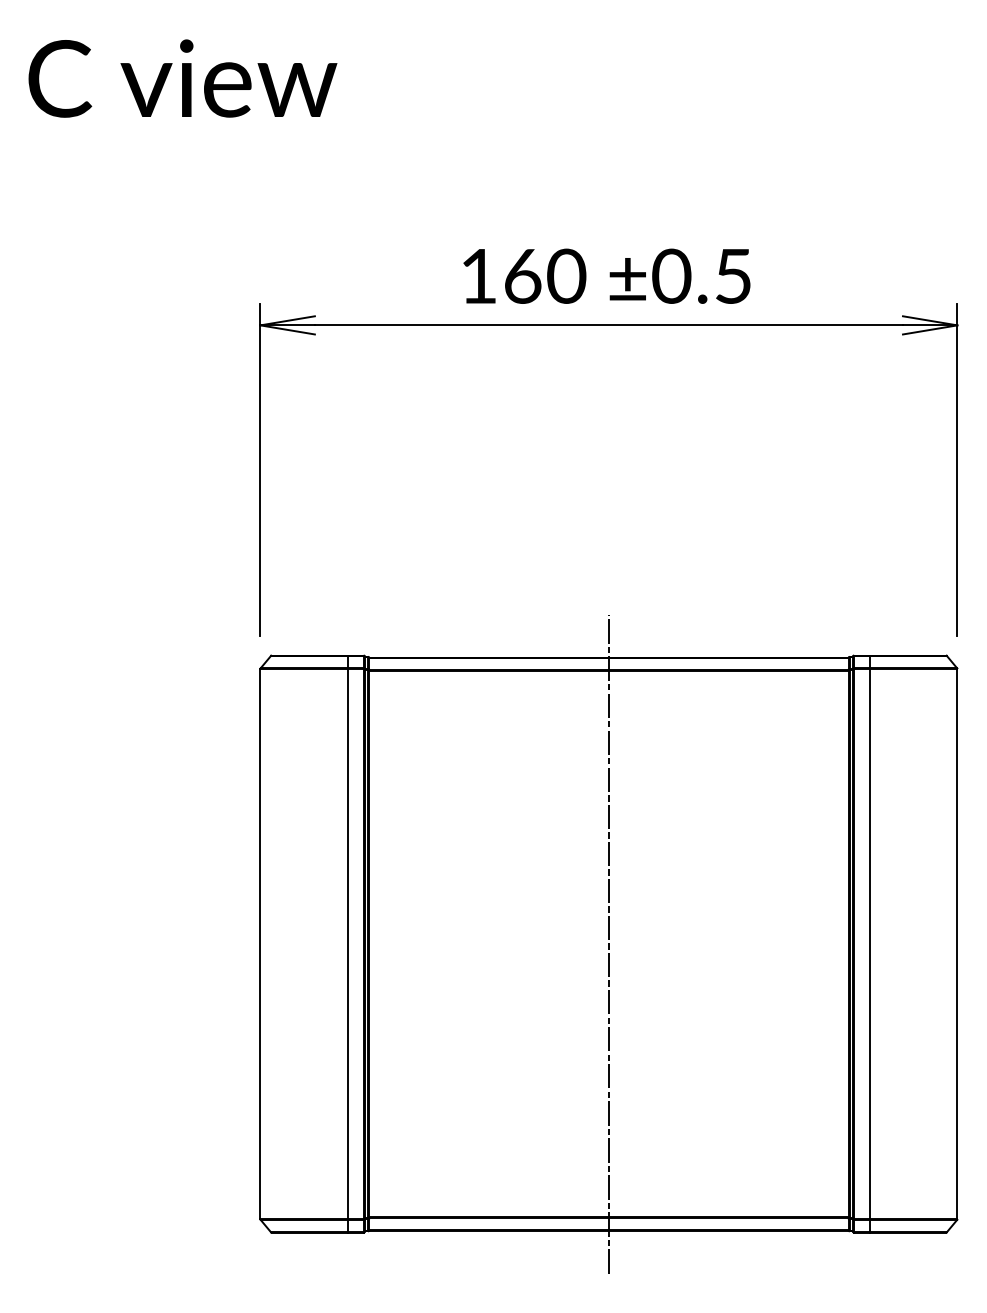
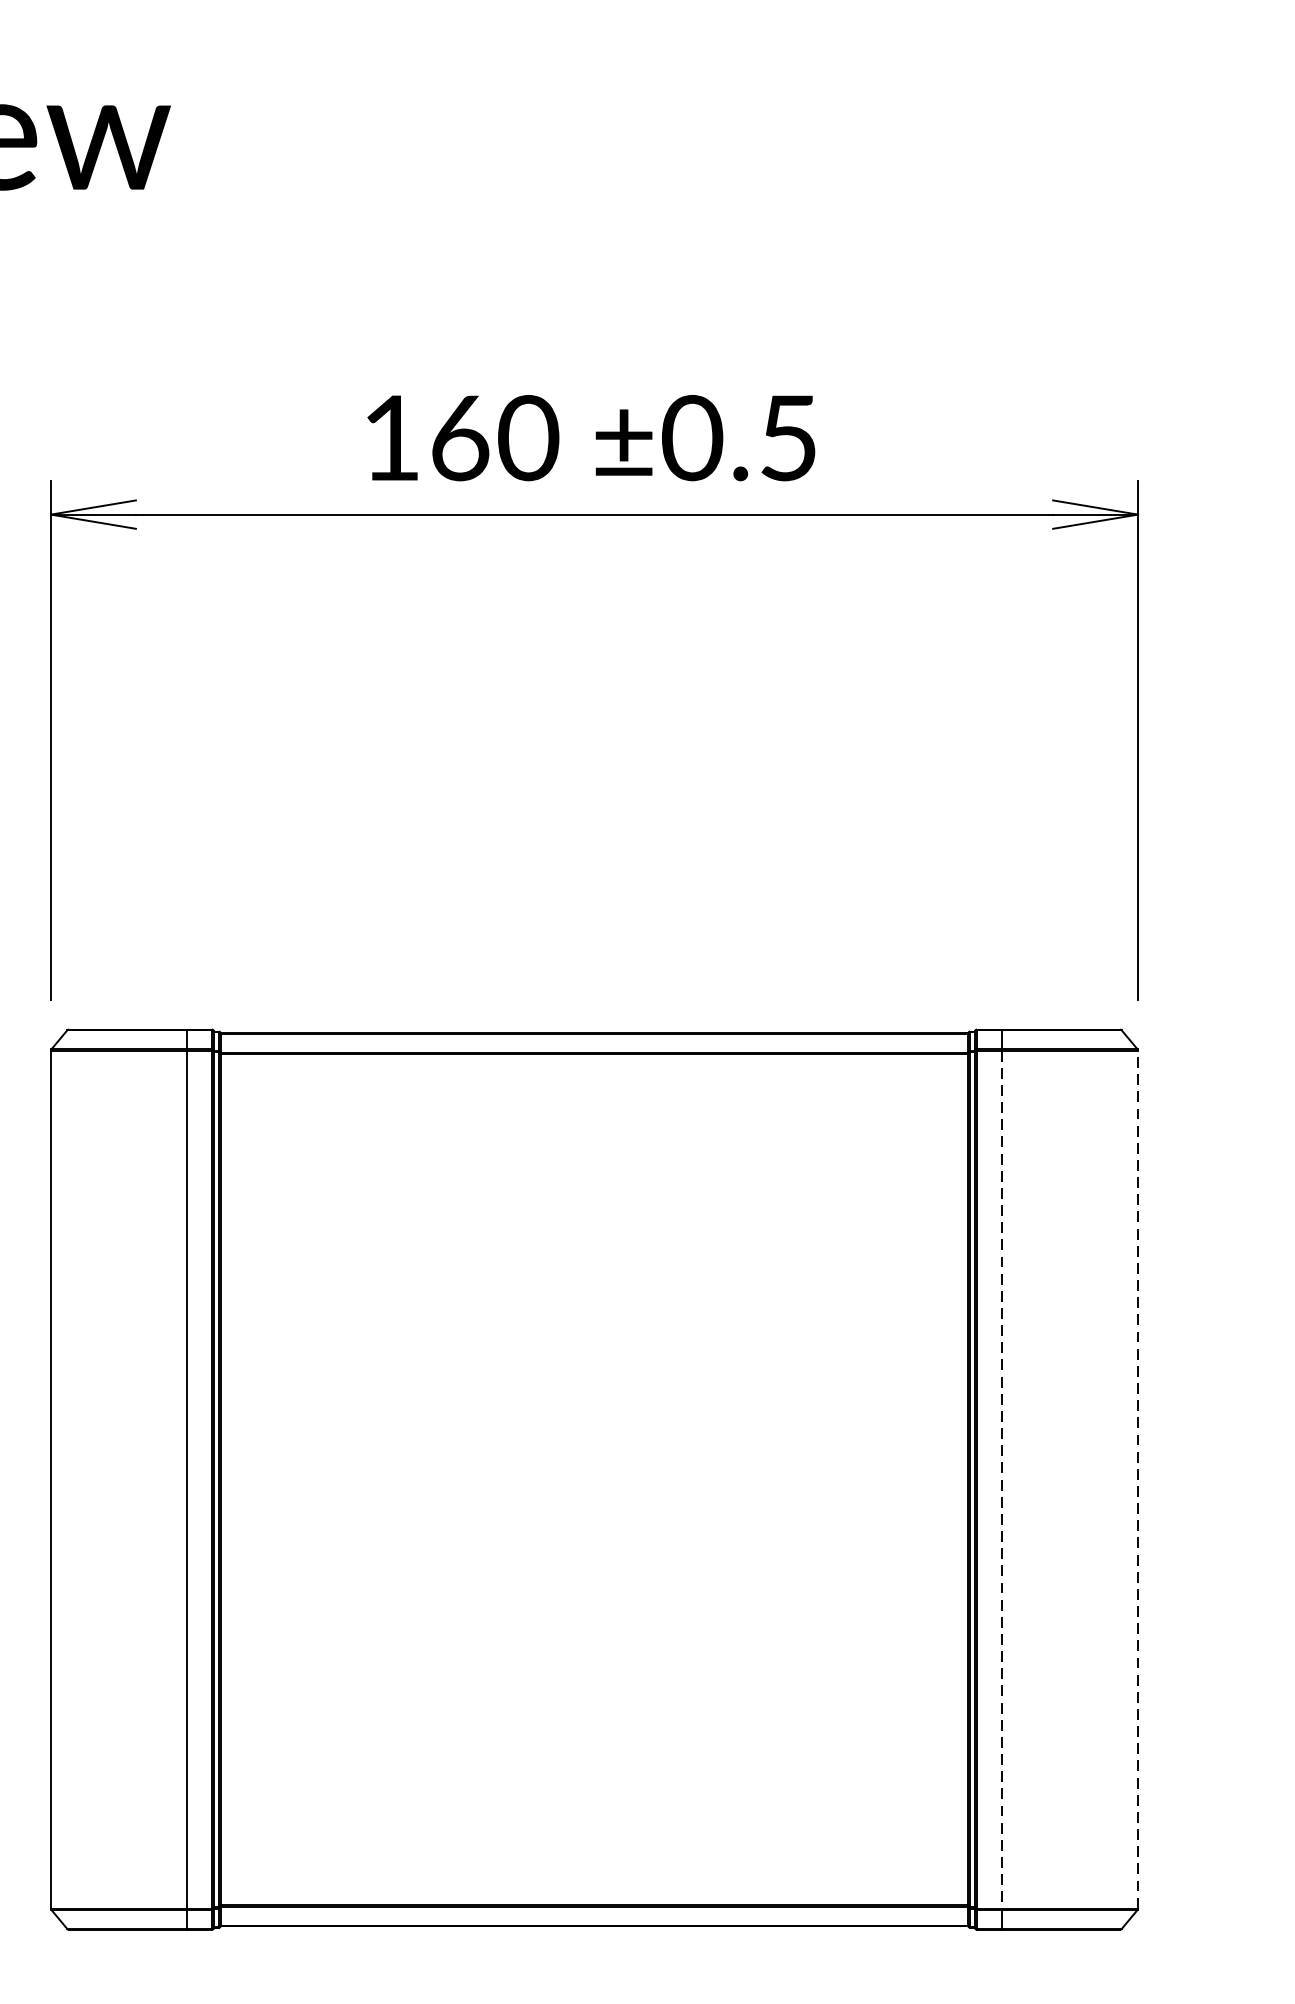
line: (608, 943) -> (593, 1478), removed
line: (957, 943) -> (1138, 1478), solid -> dashed
line: (870, 944) -> (1002, 1480), solid -> dashed

